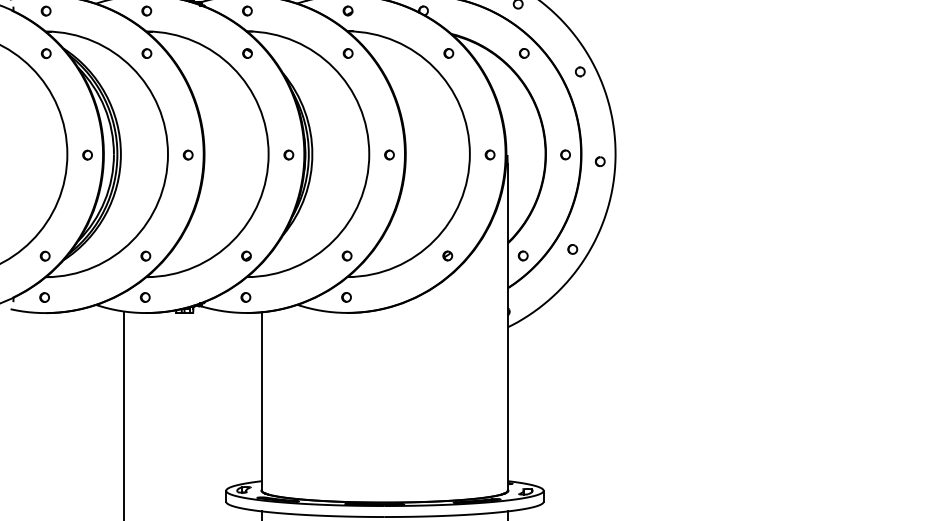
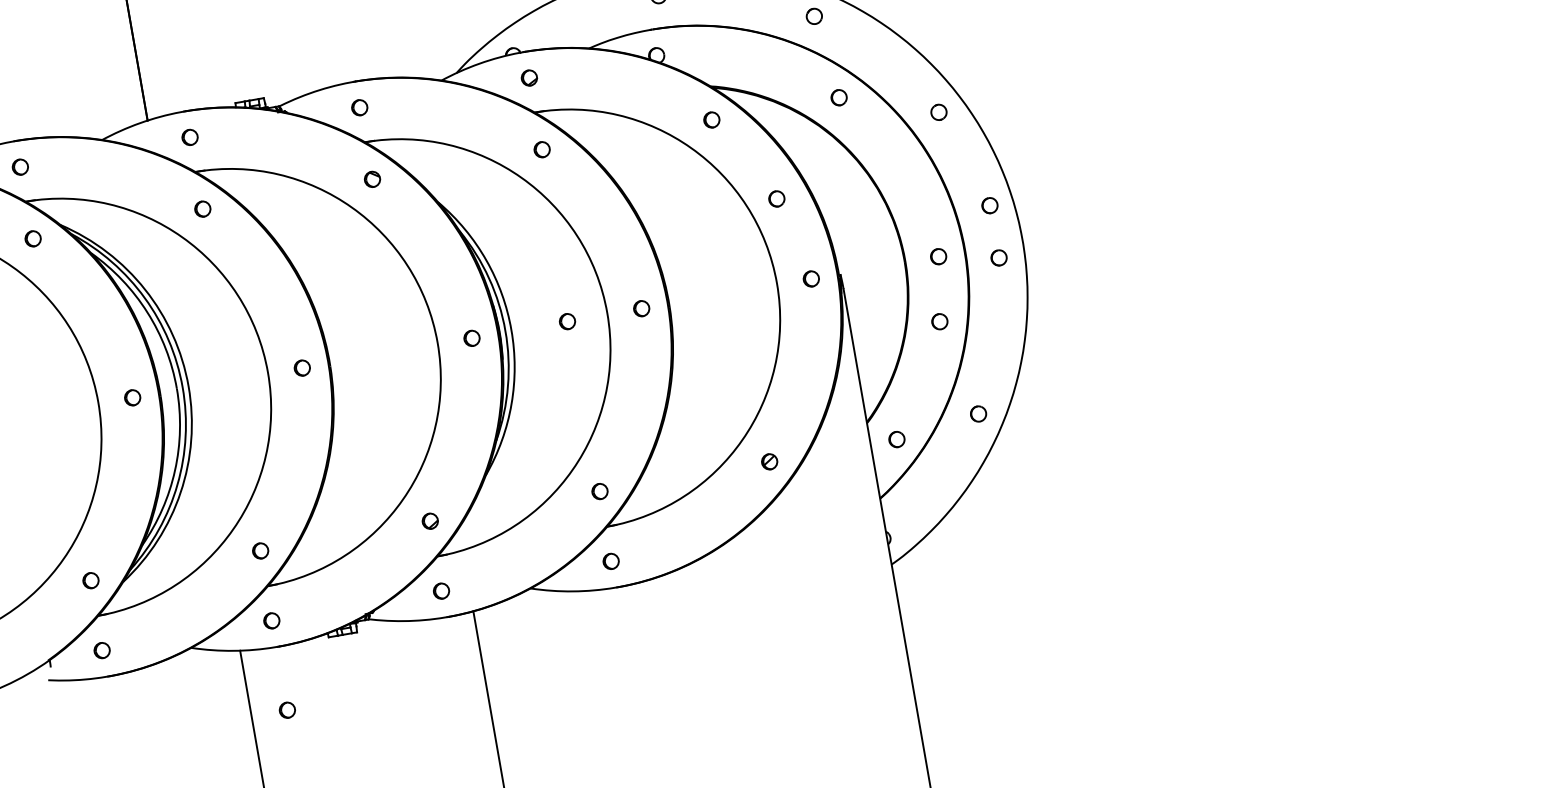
part: (478, 105) -> (777, 199), added
part: (599, 130) -> (988, 205), added
part: (345, 154) -> (567, 320), added
part: (559, 192) -> (939, 321), added
part: (144, 350) -> (286, 710), added

